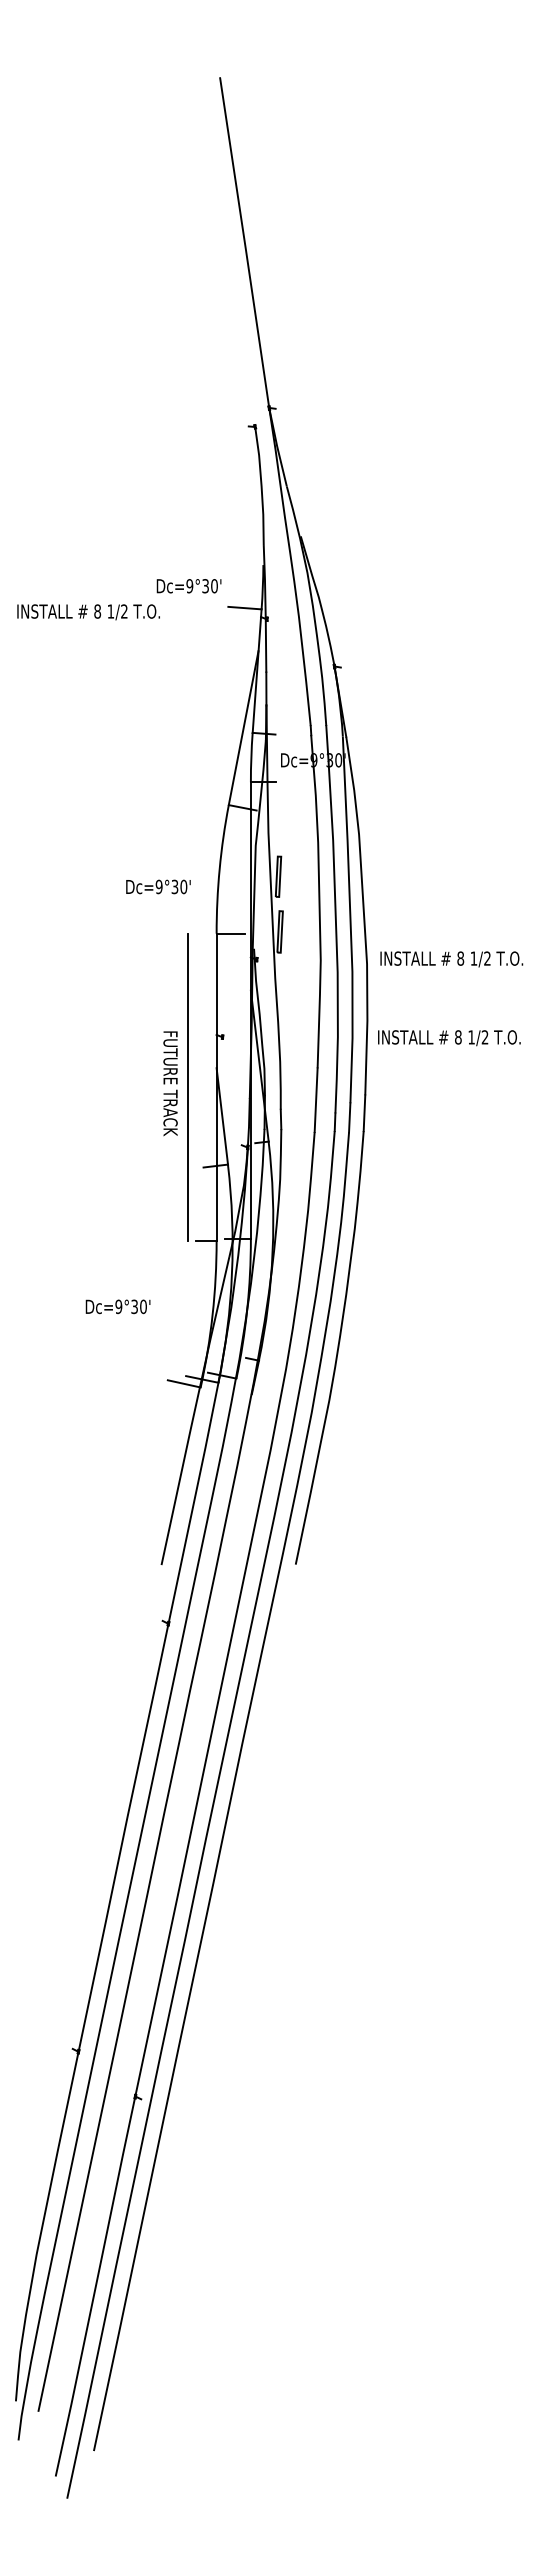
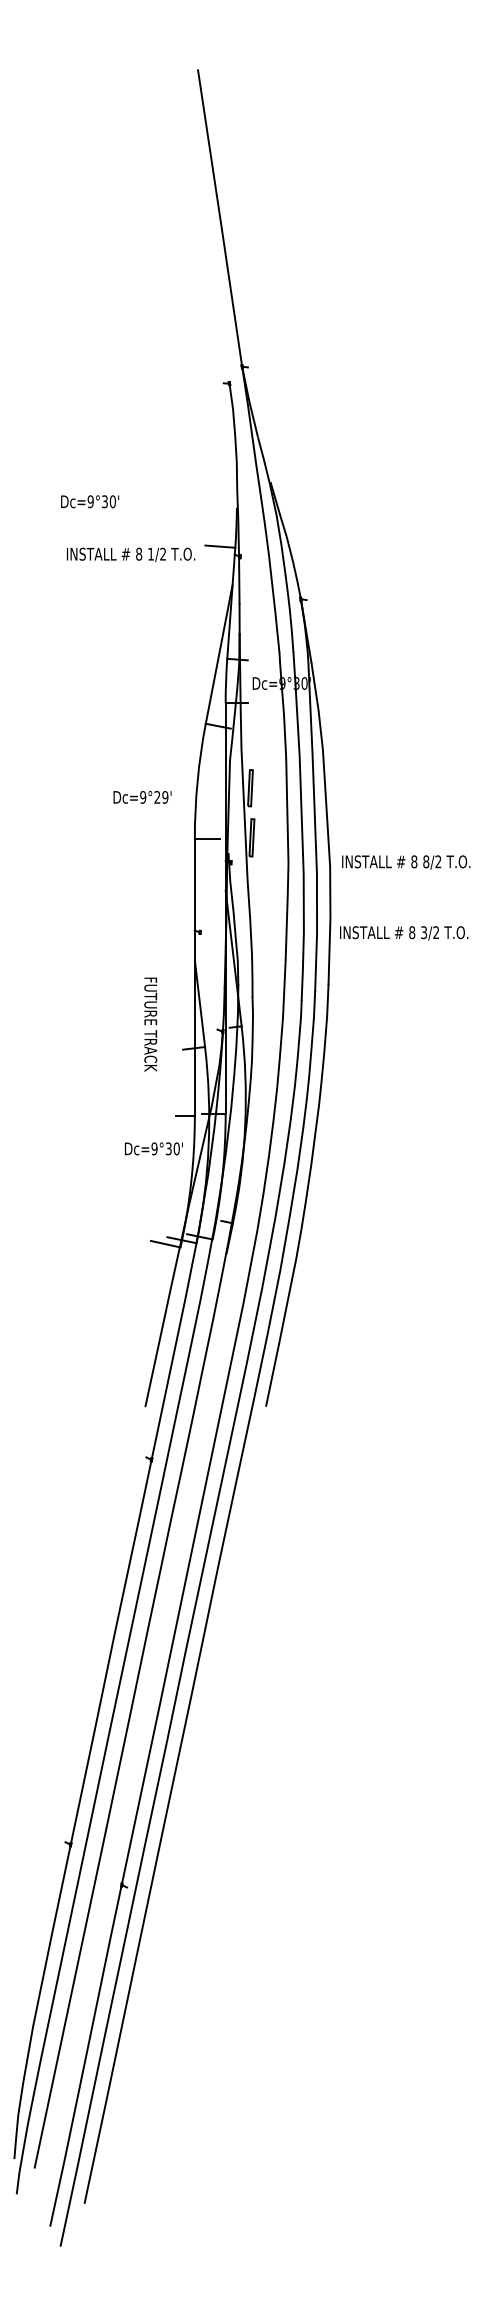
text: (188, 586) -> (89, 502), moved
text: (88, 612) -> (130, 555), moved
text: (179, 887) -> (161, 797), Dc=9°30' -> Dc=9°29'
text: (473, 958) -> (425, 861), 1/2 -> 8/2
text: (471, 1037) -> (424, 932), 1/2 -> 3/2
text: (170, 1083) -> (150, 1024), moved
line: (188, 1087) -> (169, 977), removed
text: (117, 1306) -> (153, 1148), moved

